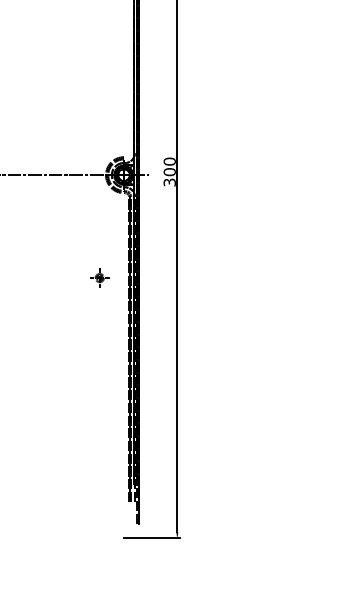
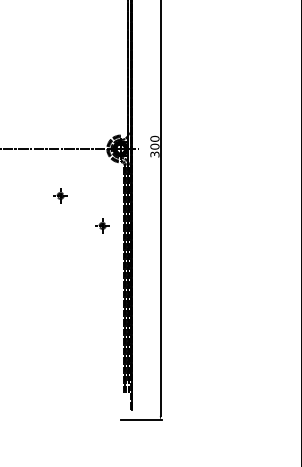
part: (43, 237) -> (60, 195), added

